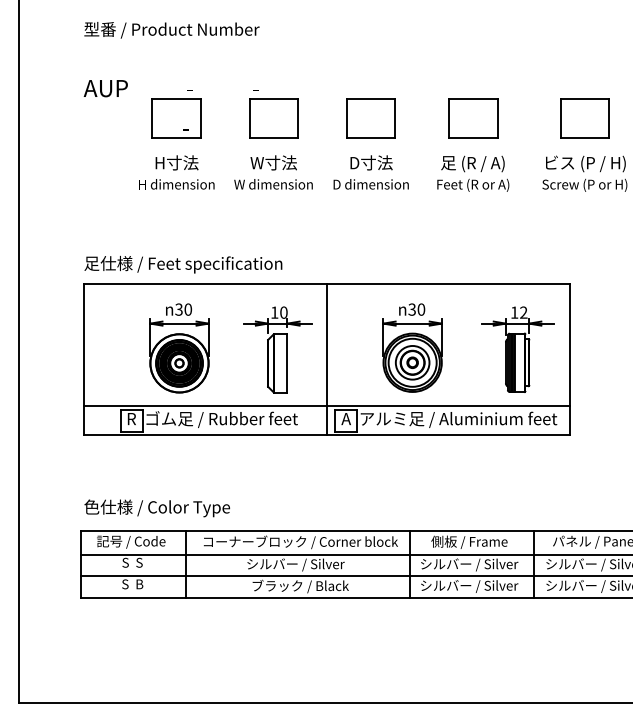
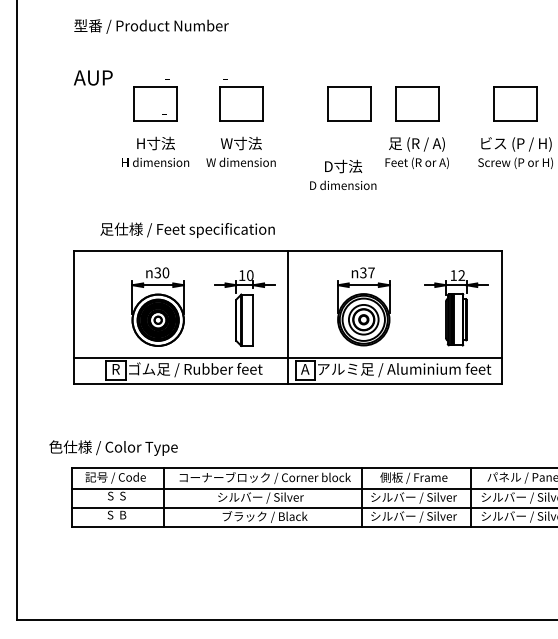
part: (371, 117) -> (349, 103), moved
text: (371, 171) -> (343, 174), moved
text: (183, 263) -> (187, 229), moved
text: (421, 309) -> (371, 272), 30 -> 37
text: (157, 507) -> (113, 447), moved

